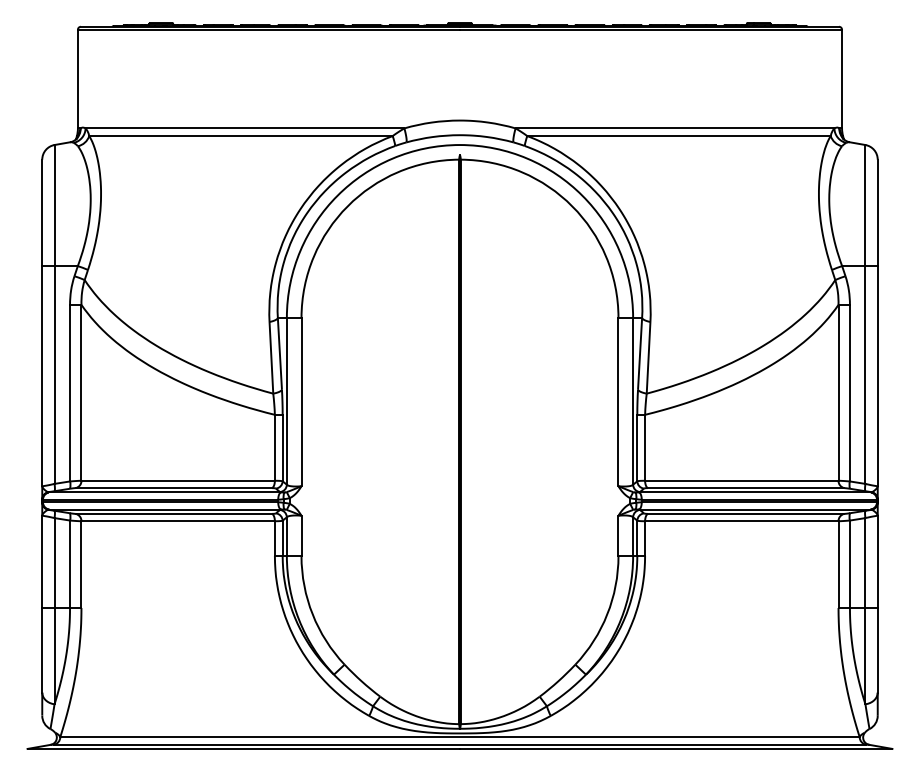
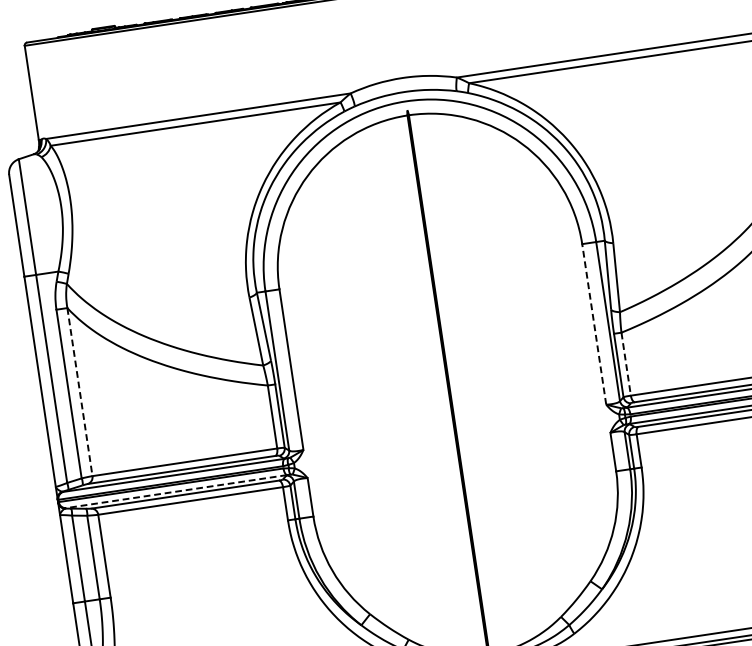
line: (81, 392) -> (79, 391), solid -> dashed
line: (618, 401) -> (594, 323), solid -> dashed
line: (645, 447) -> (626, 363), solid -> dashed
line: (164, 509) -> (175, 491), solid -> dashed

